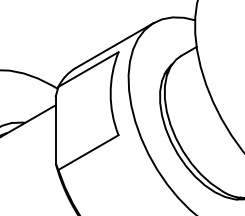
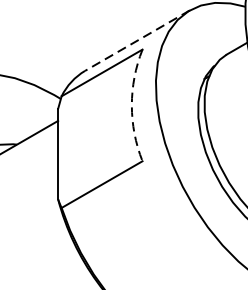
line: (114, 45) -> (137, 40), solid -> dashed
arc: (110, 93) -> (131, 105), solid -> dashed

